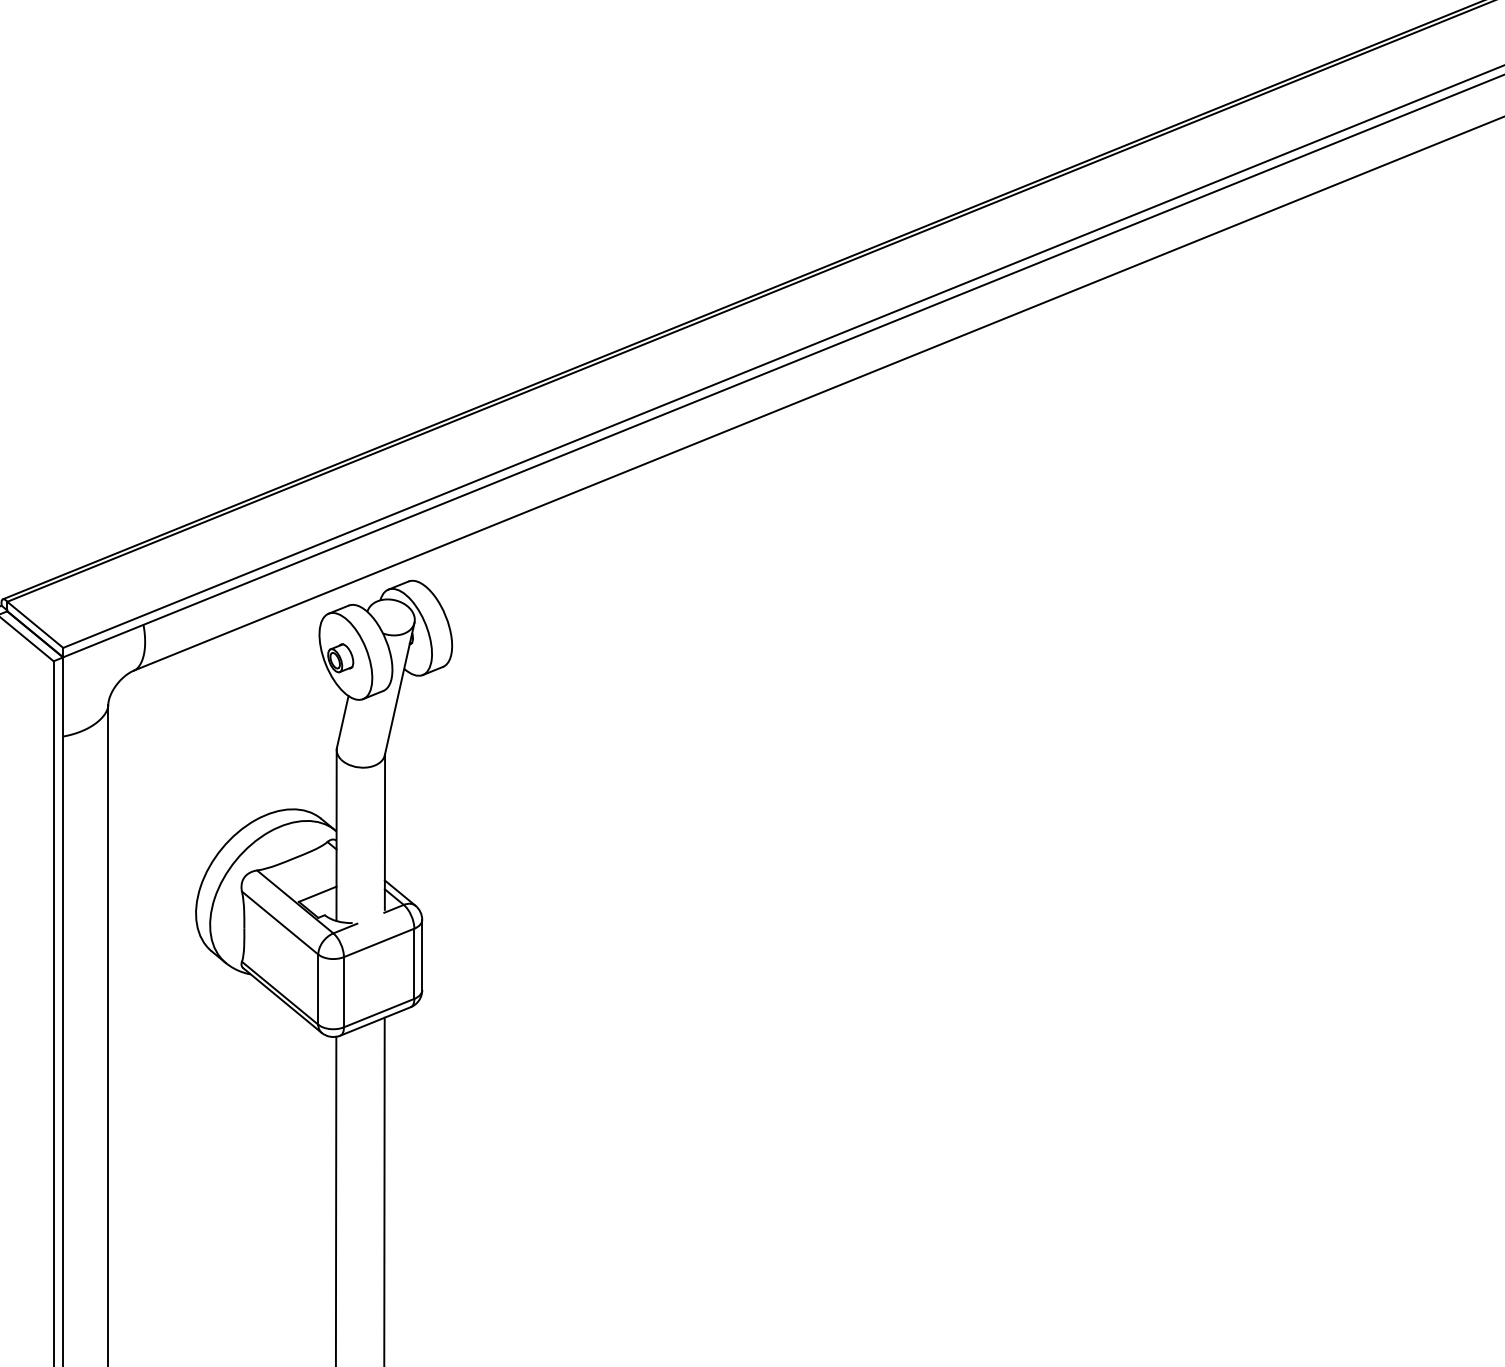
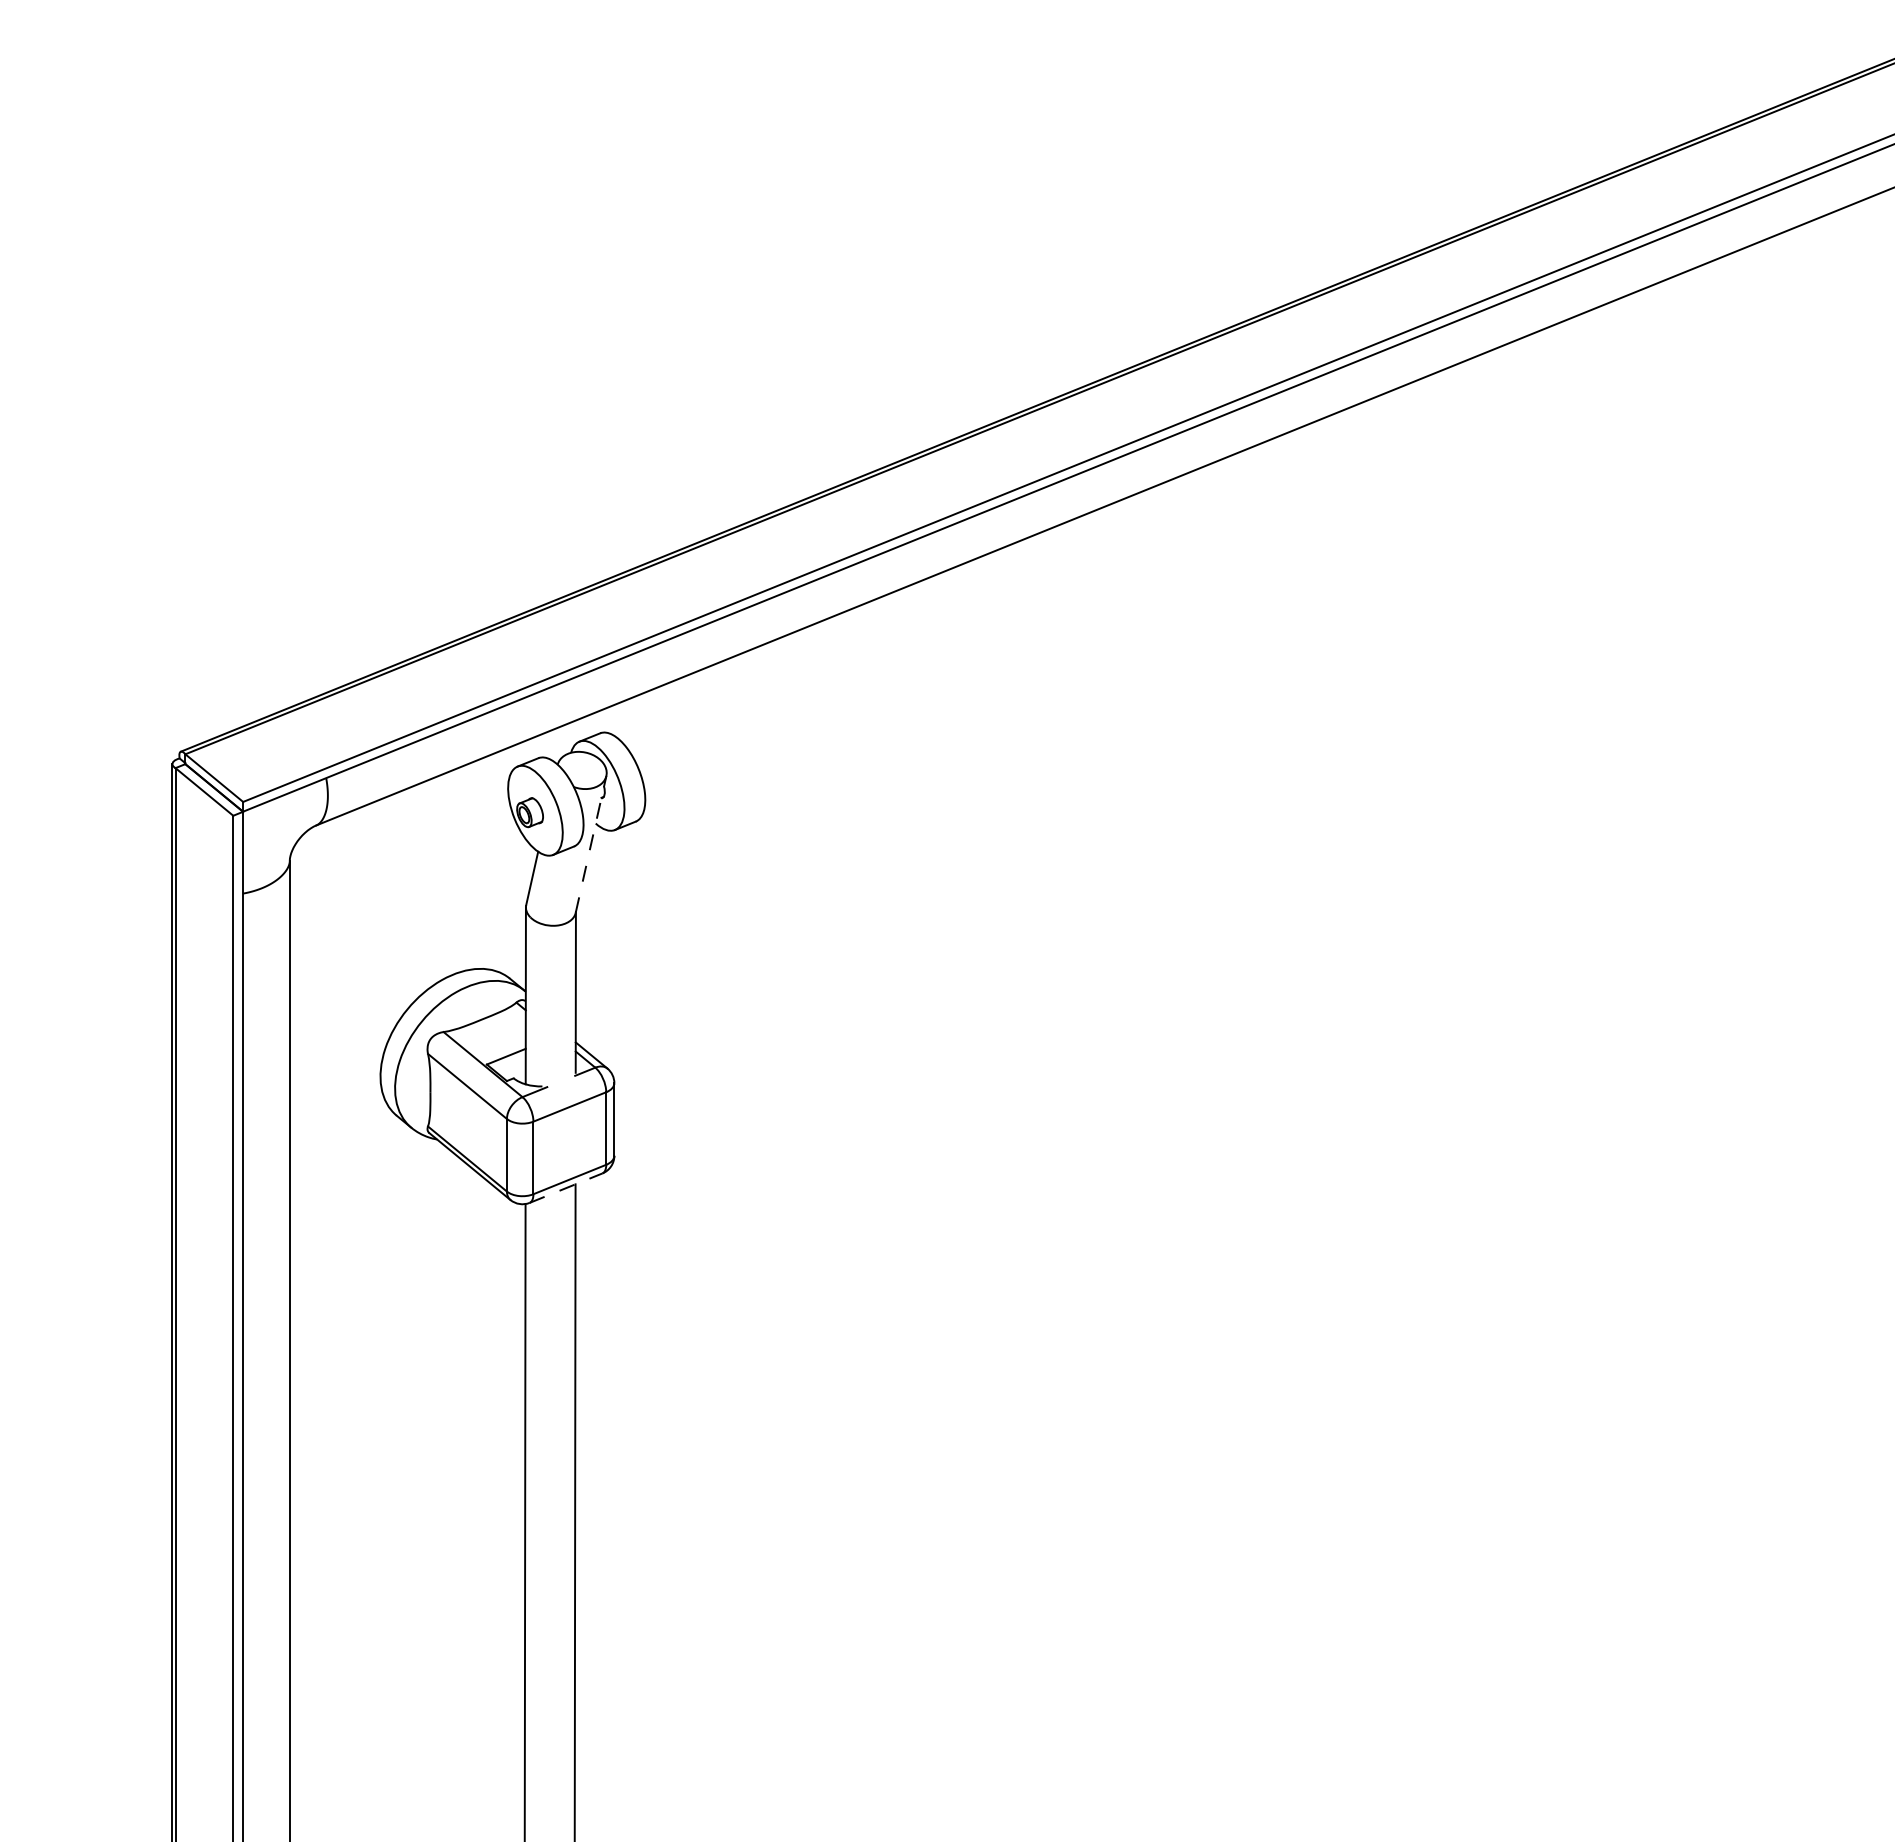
line: (400, 689) -> (591, 844), solid -> dashed
line: (375, 1020) -> (566, 1187), solid -> dashed

